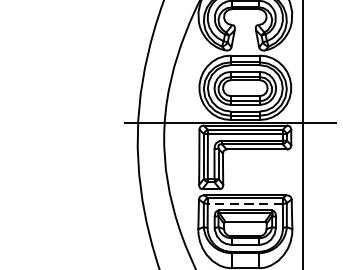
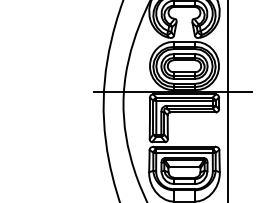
line: (245, 204) -> (184, 153), dashed -> solid

